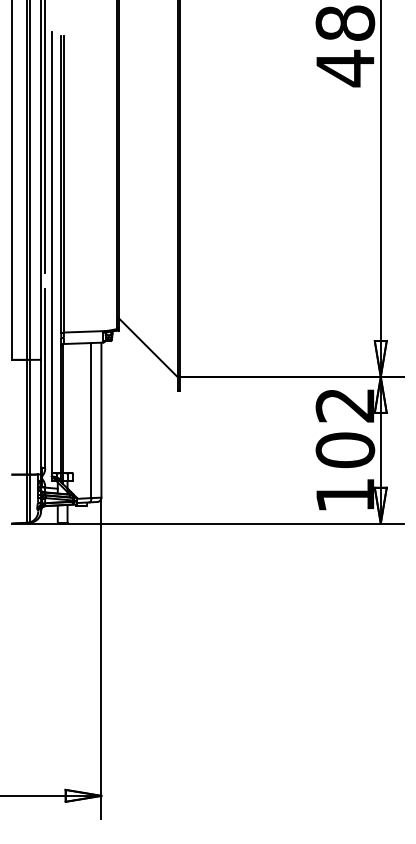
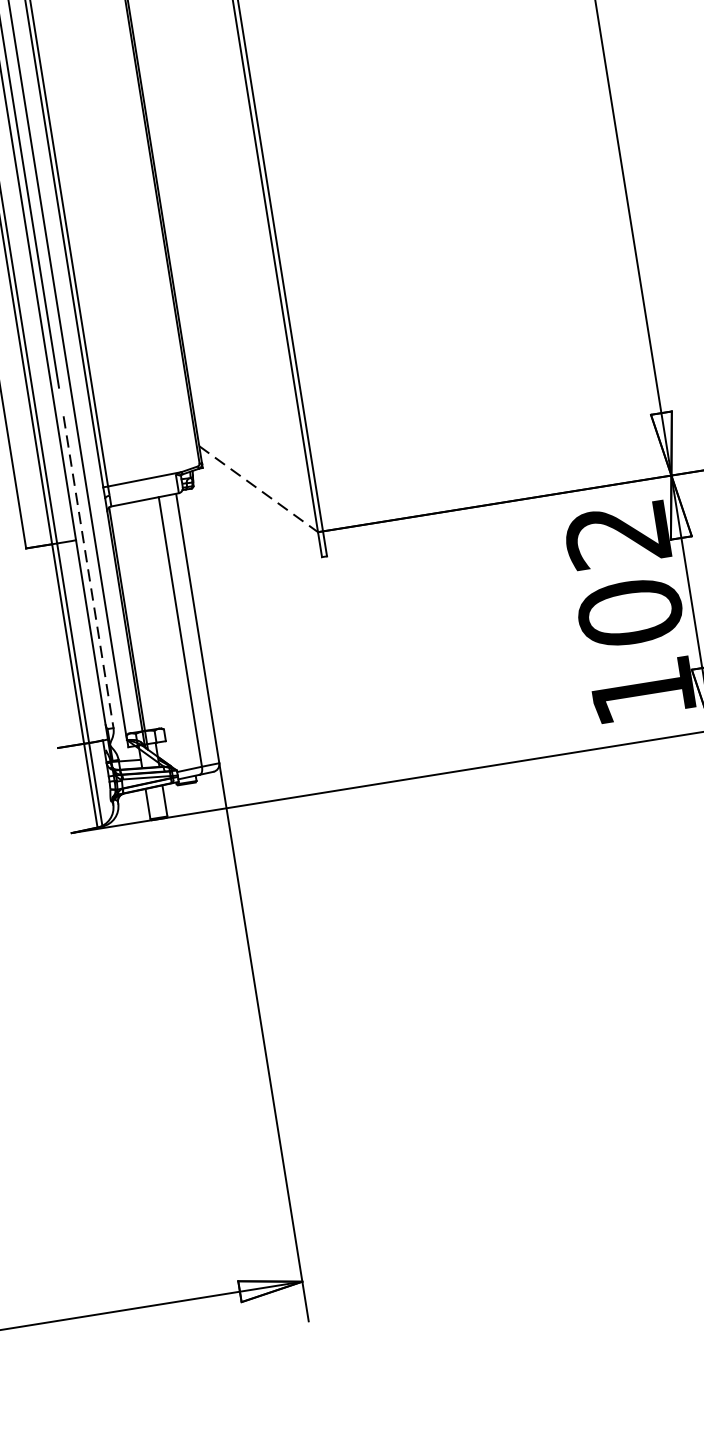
line: (148, 347) -> (259, 488), solid -> dashed
line: (45, 378) -> (88, 571), solid -> dashed

